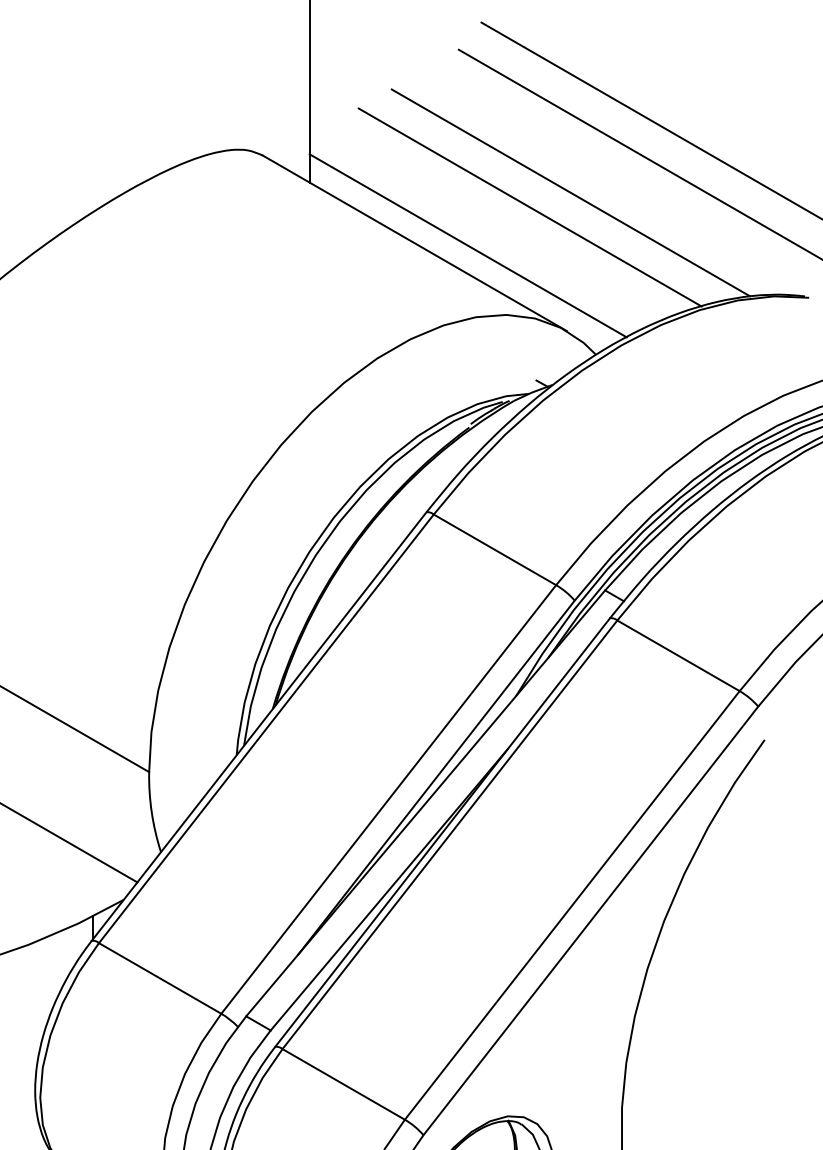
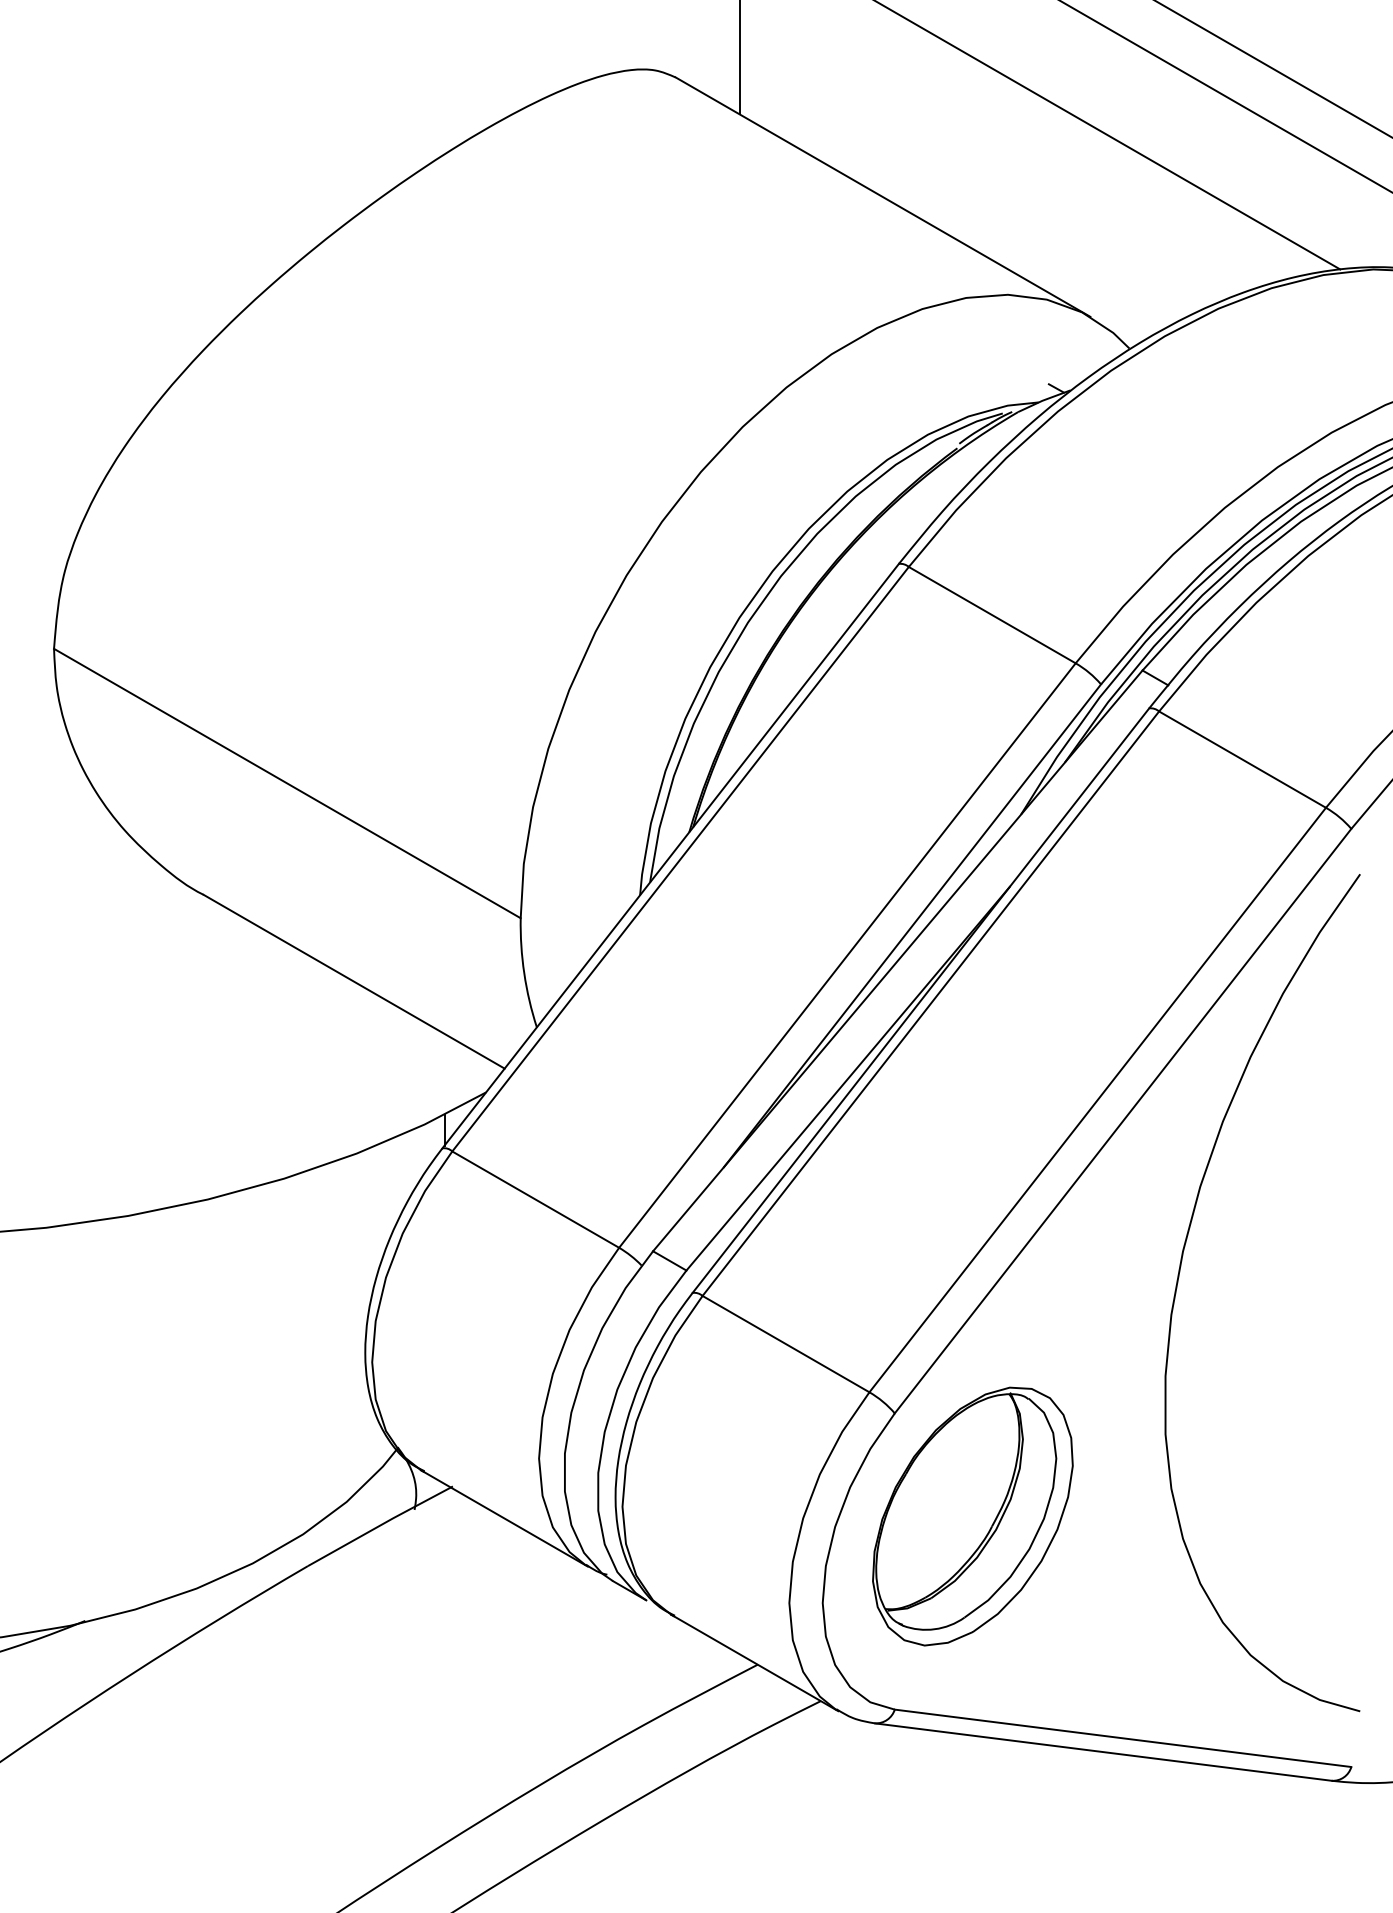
line: (530, 207) -> (1040, 148), removed
line: (468, 245) -> (955, 200), removed

